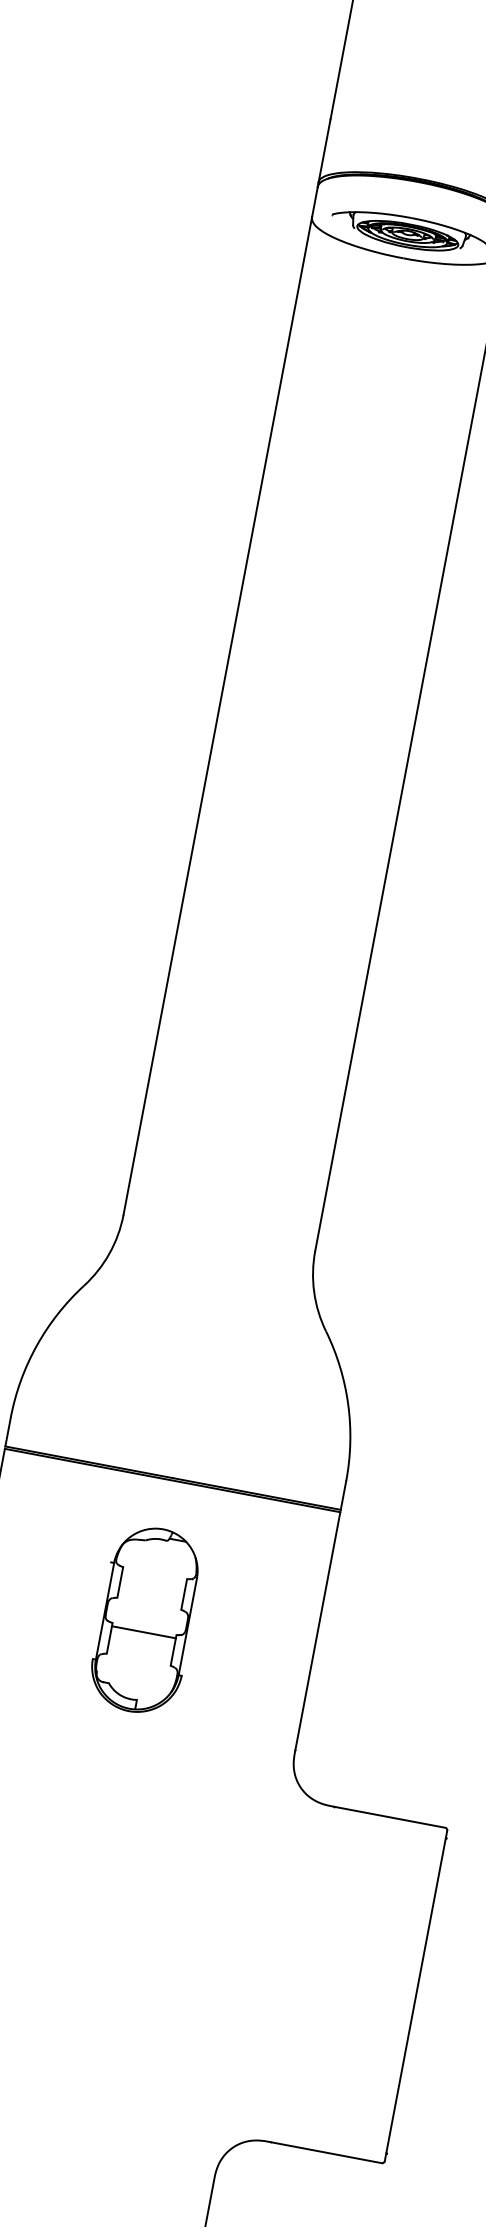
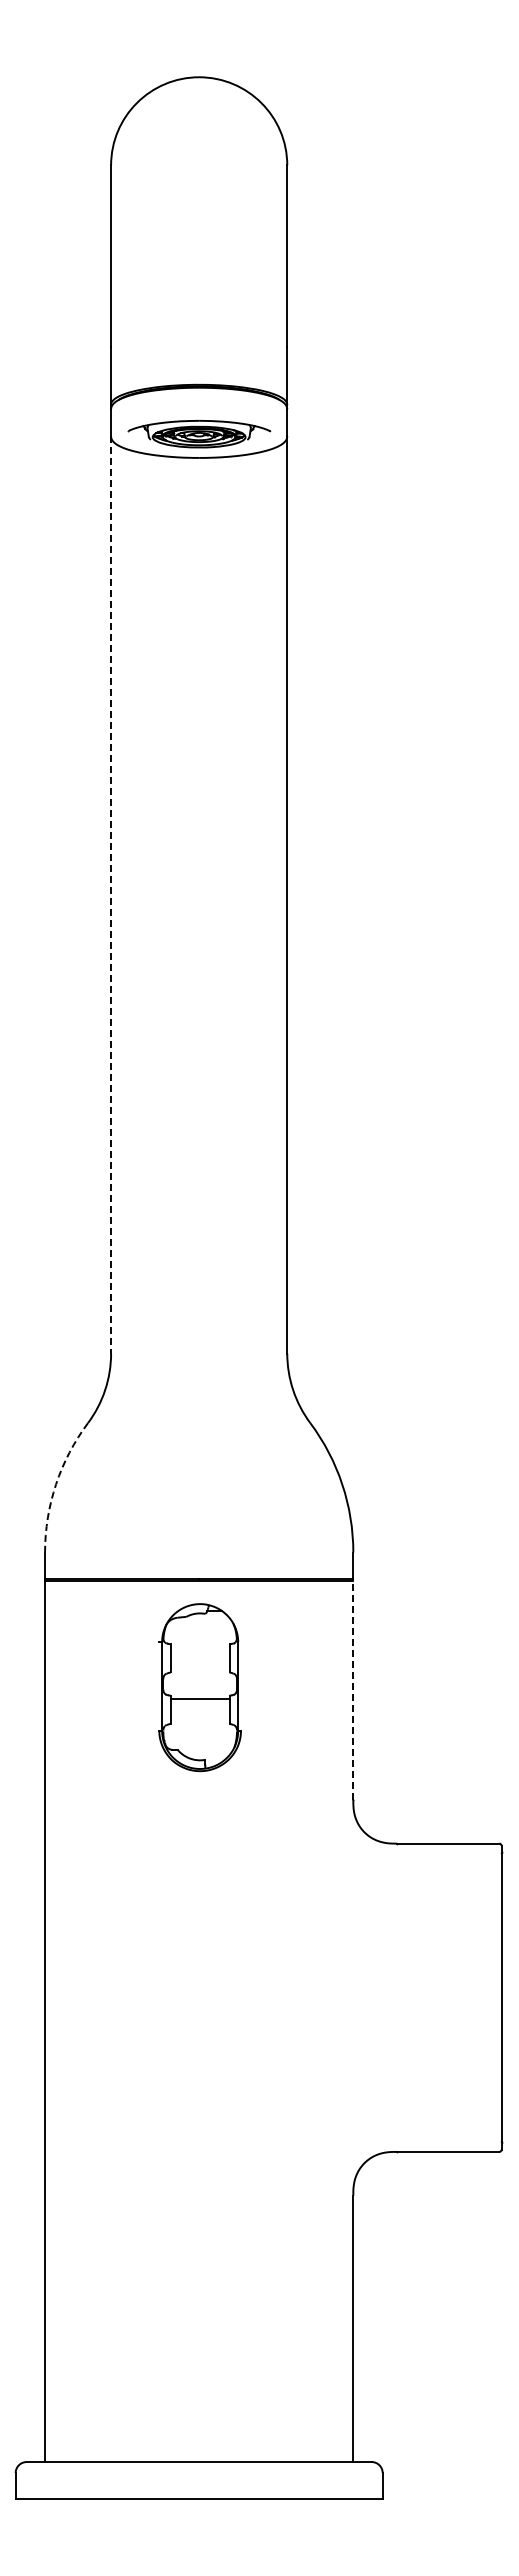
line: (218, 715) -> (111, 894), solid -> dashed
arc: (37, 1345) -> (56, 1484), solid -> dashed
part: (145, 1619) -> (199, 1687), moved
line: (318, 1630) -> (353, 1689), solid -> dashed

